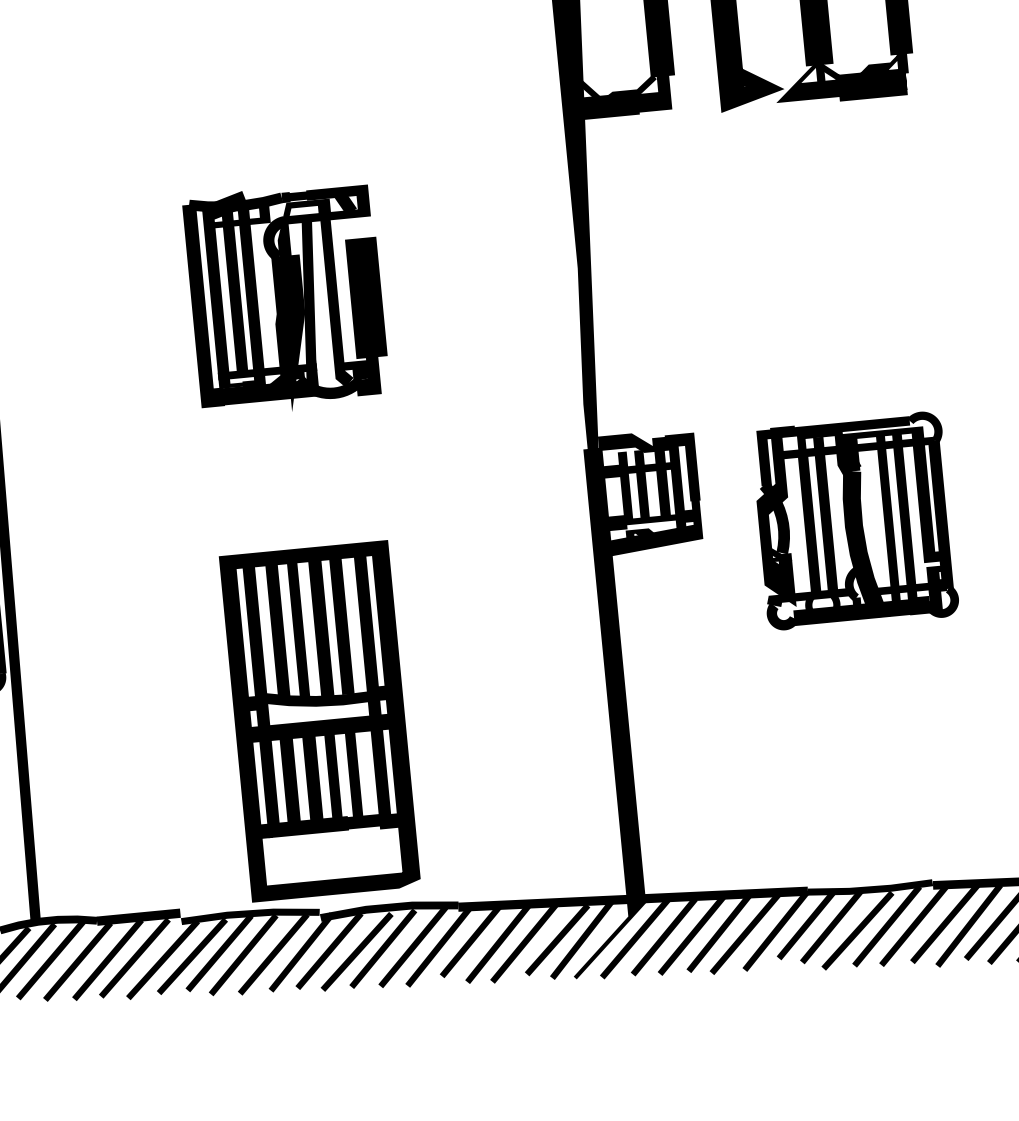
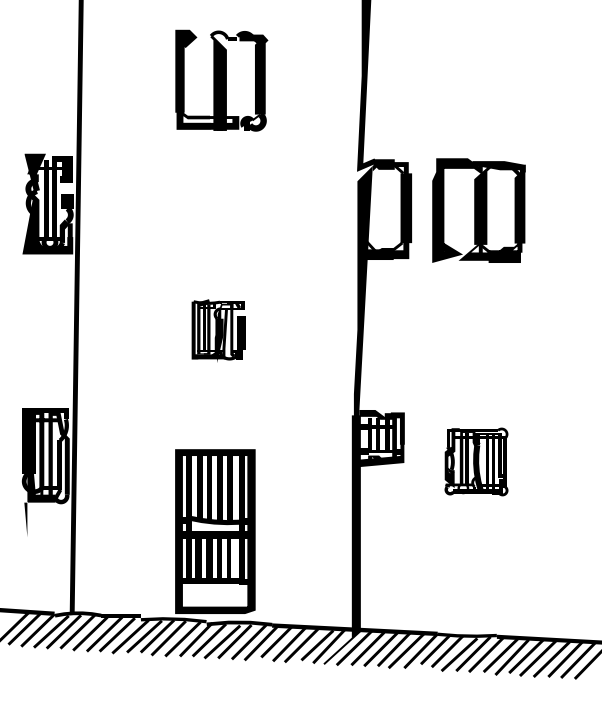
part: (285, 298) -> (218, 330), size x0.6
part: (854, 521) -> (476, 461), size x0.7

